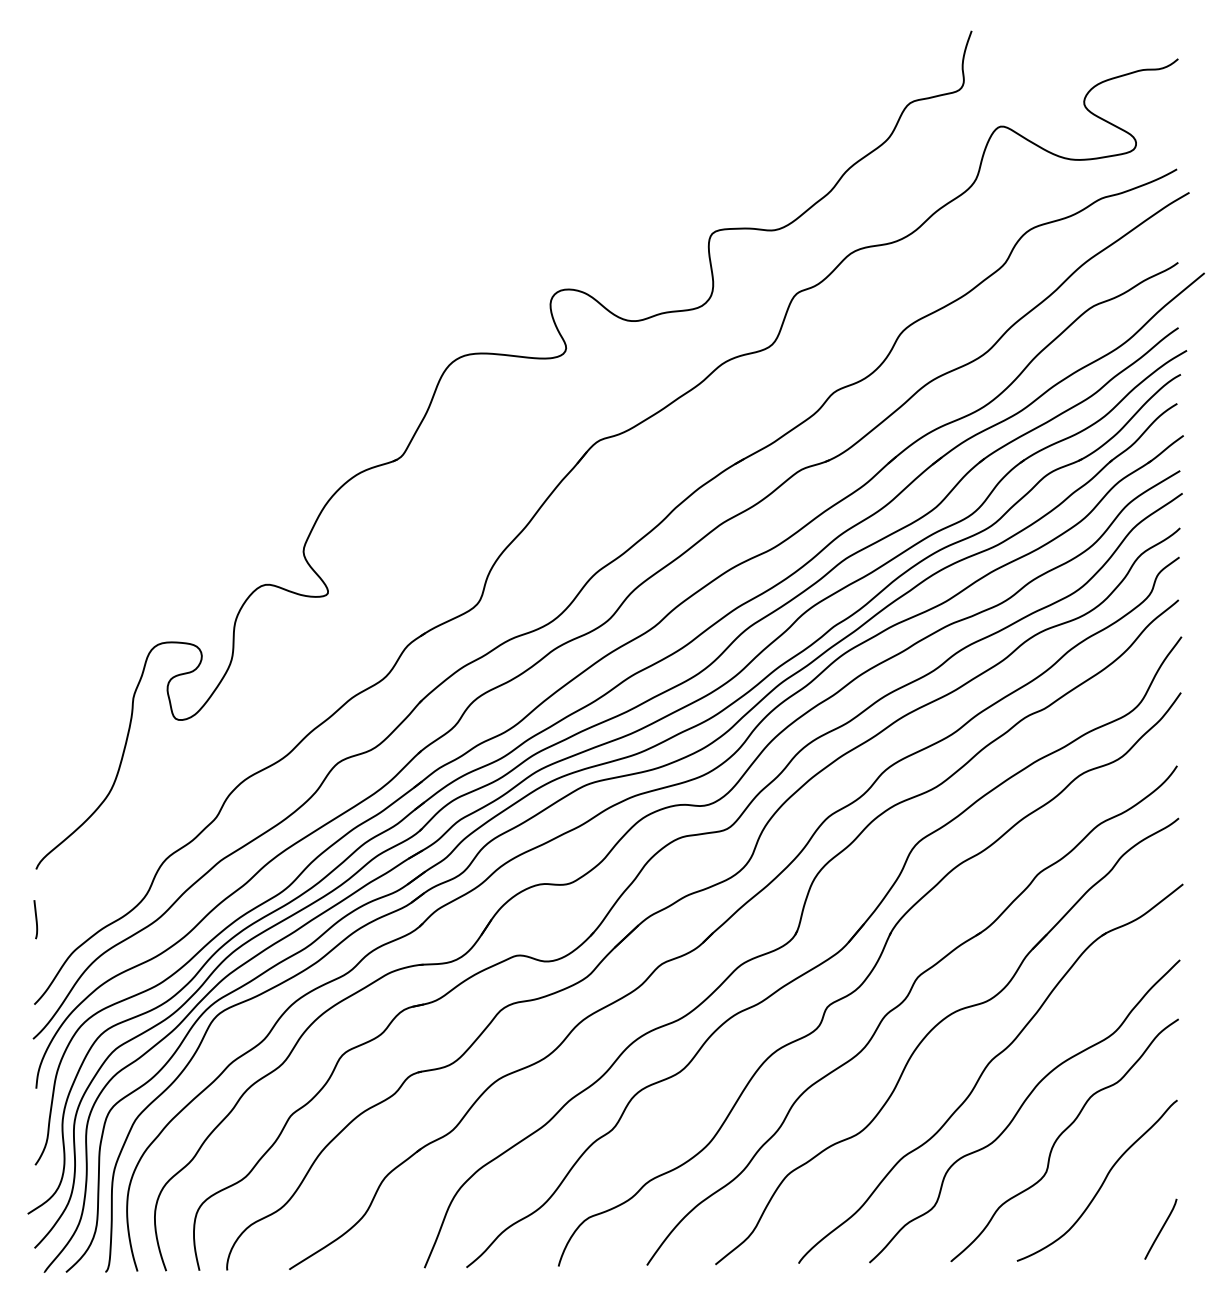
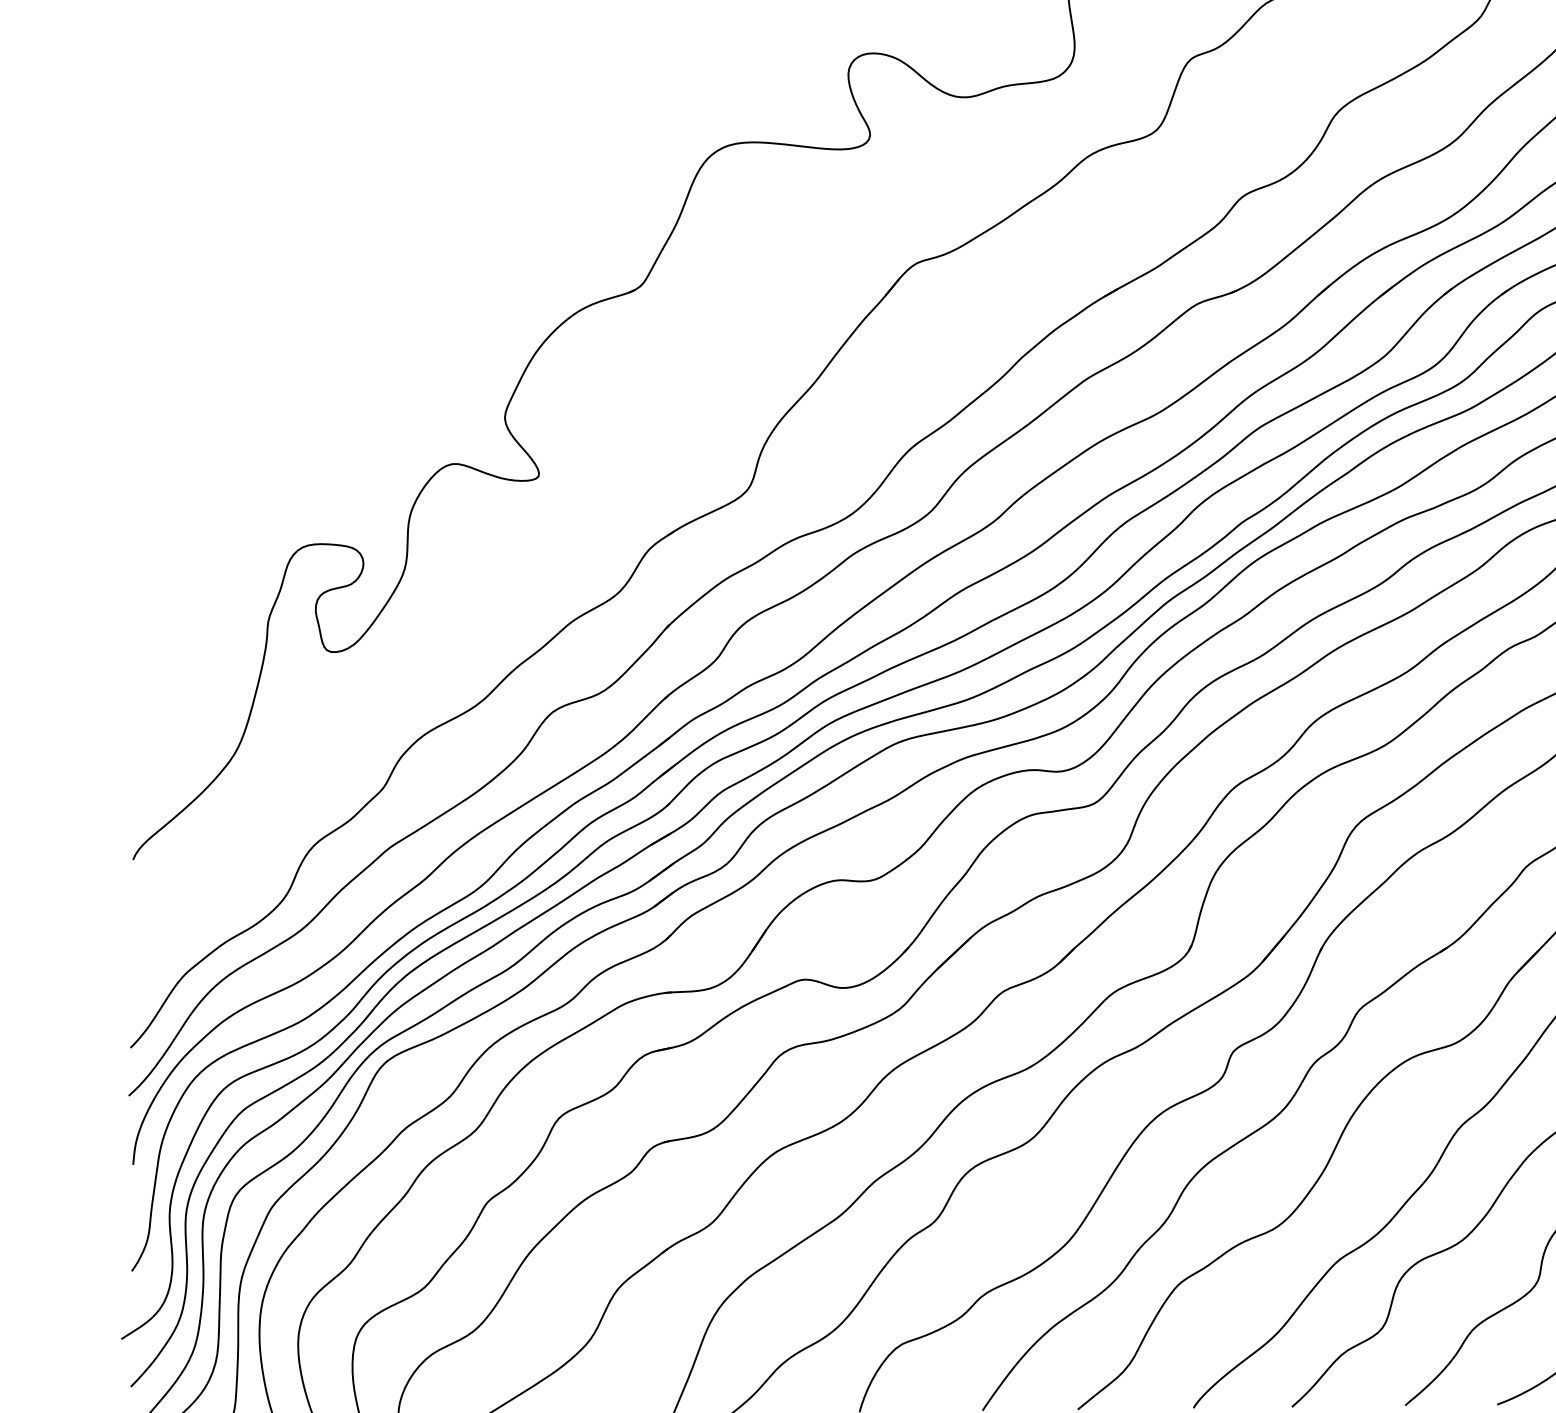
curve: (35, 919) -> (132, 929), removed

